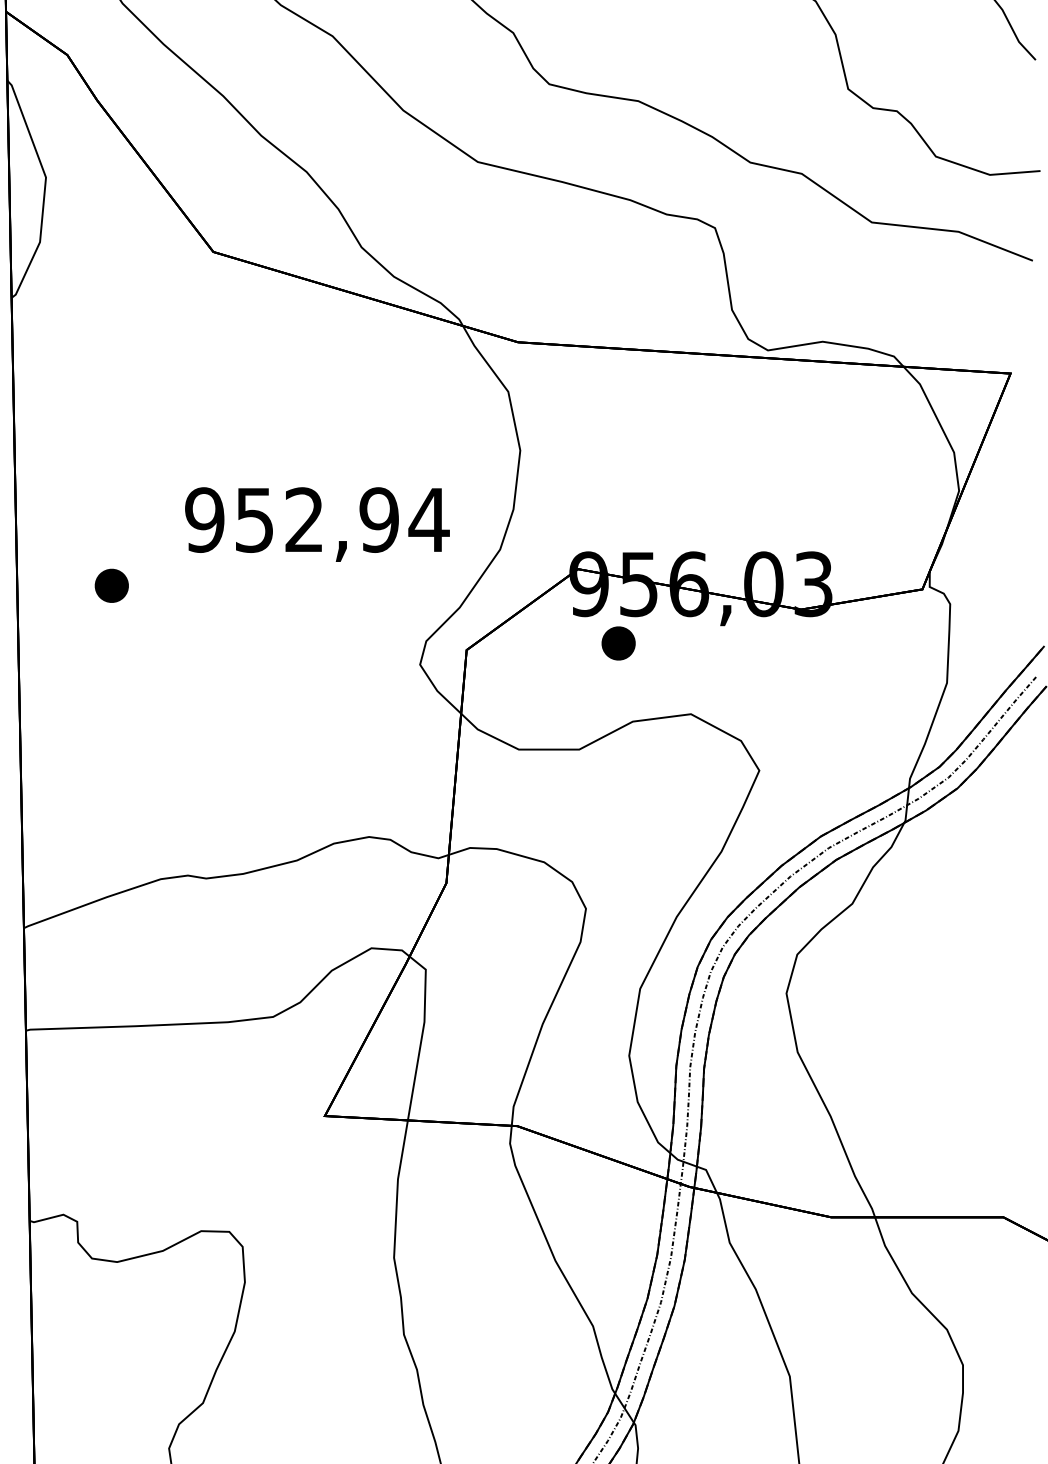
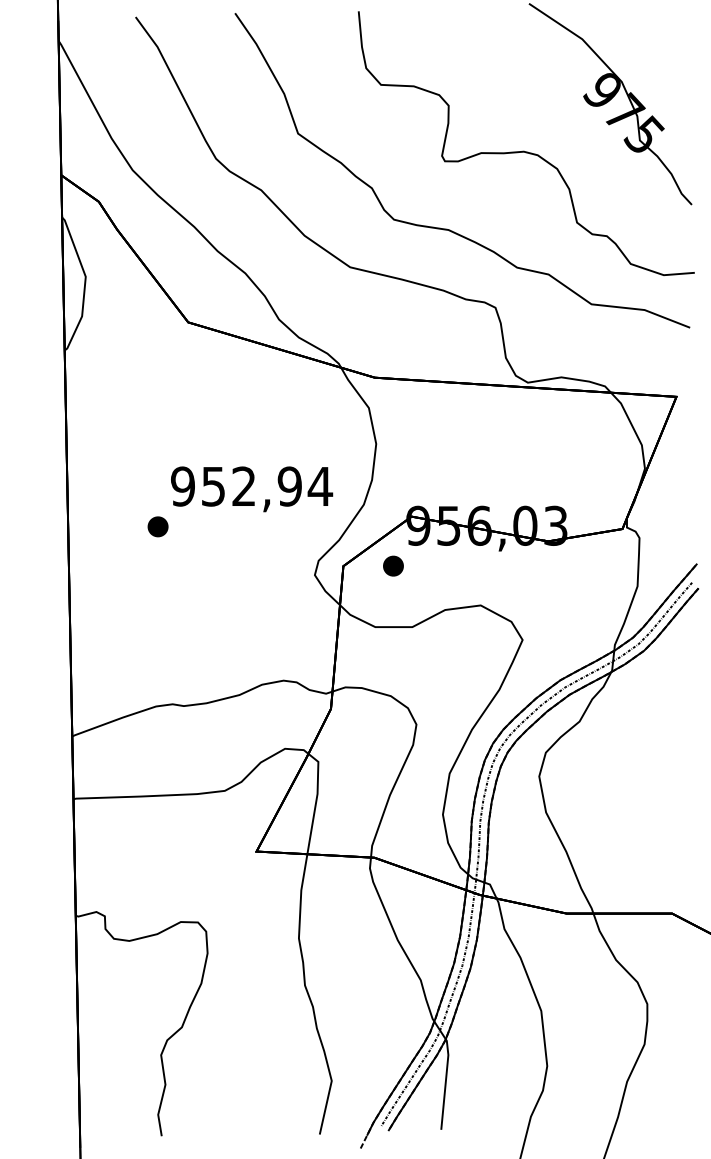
part: (110, 585) -> (157, 526), moved
part: (618, 642) -> (393, 565), moved

